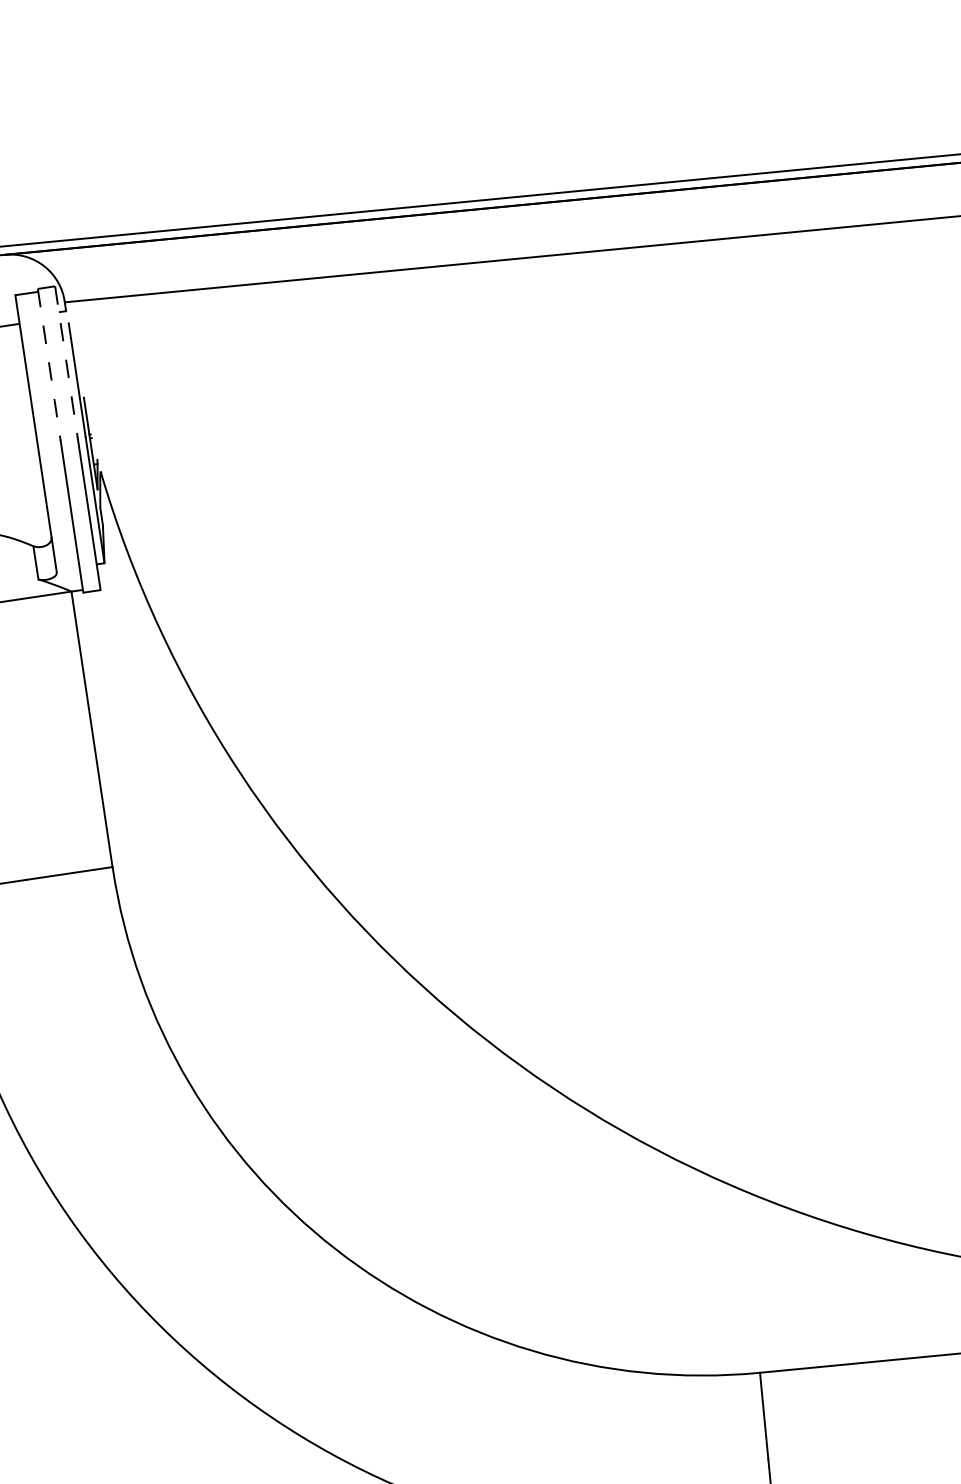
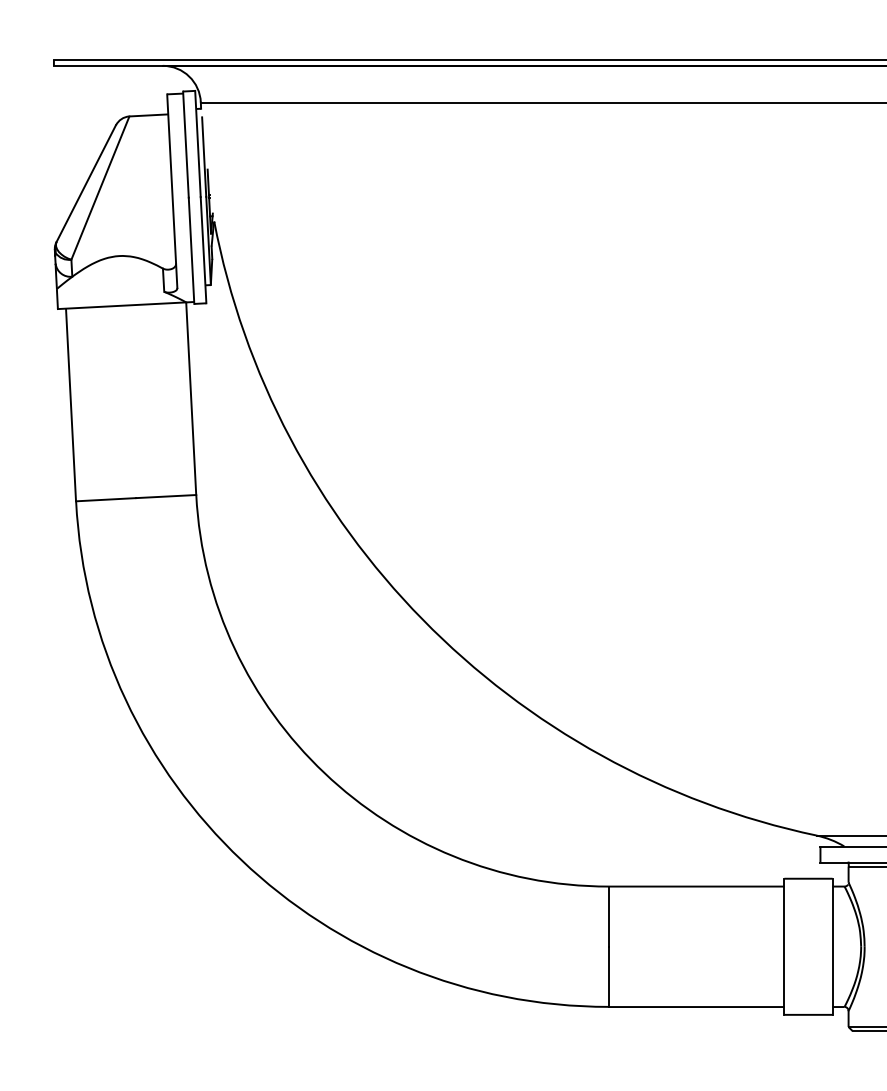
line: (65, 363) -> (197, 144), dashed -> solid
line: (48, 366) -> (185, 145), dashed -> solid

